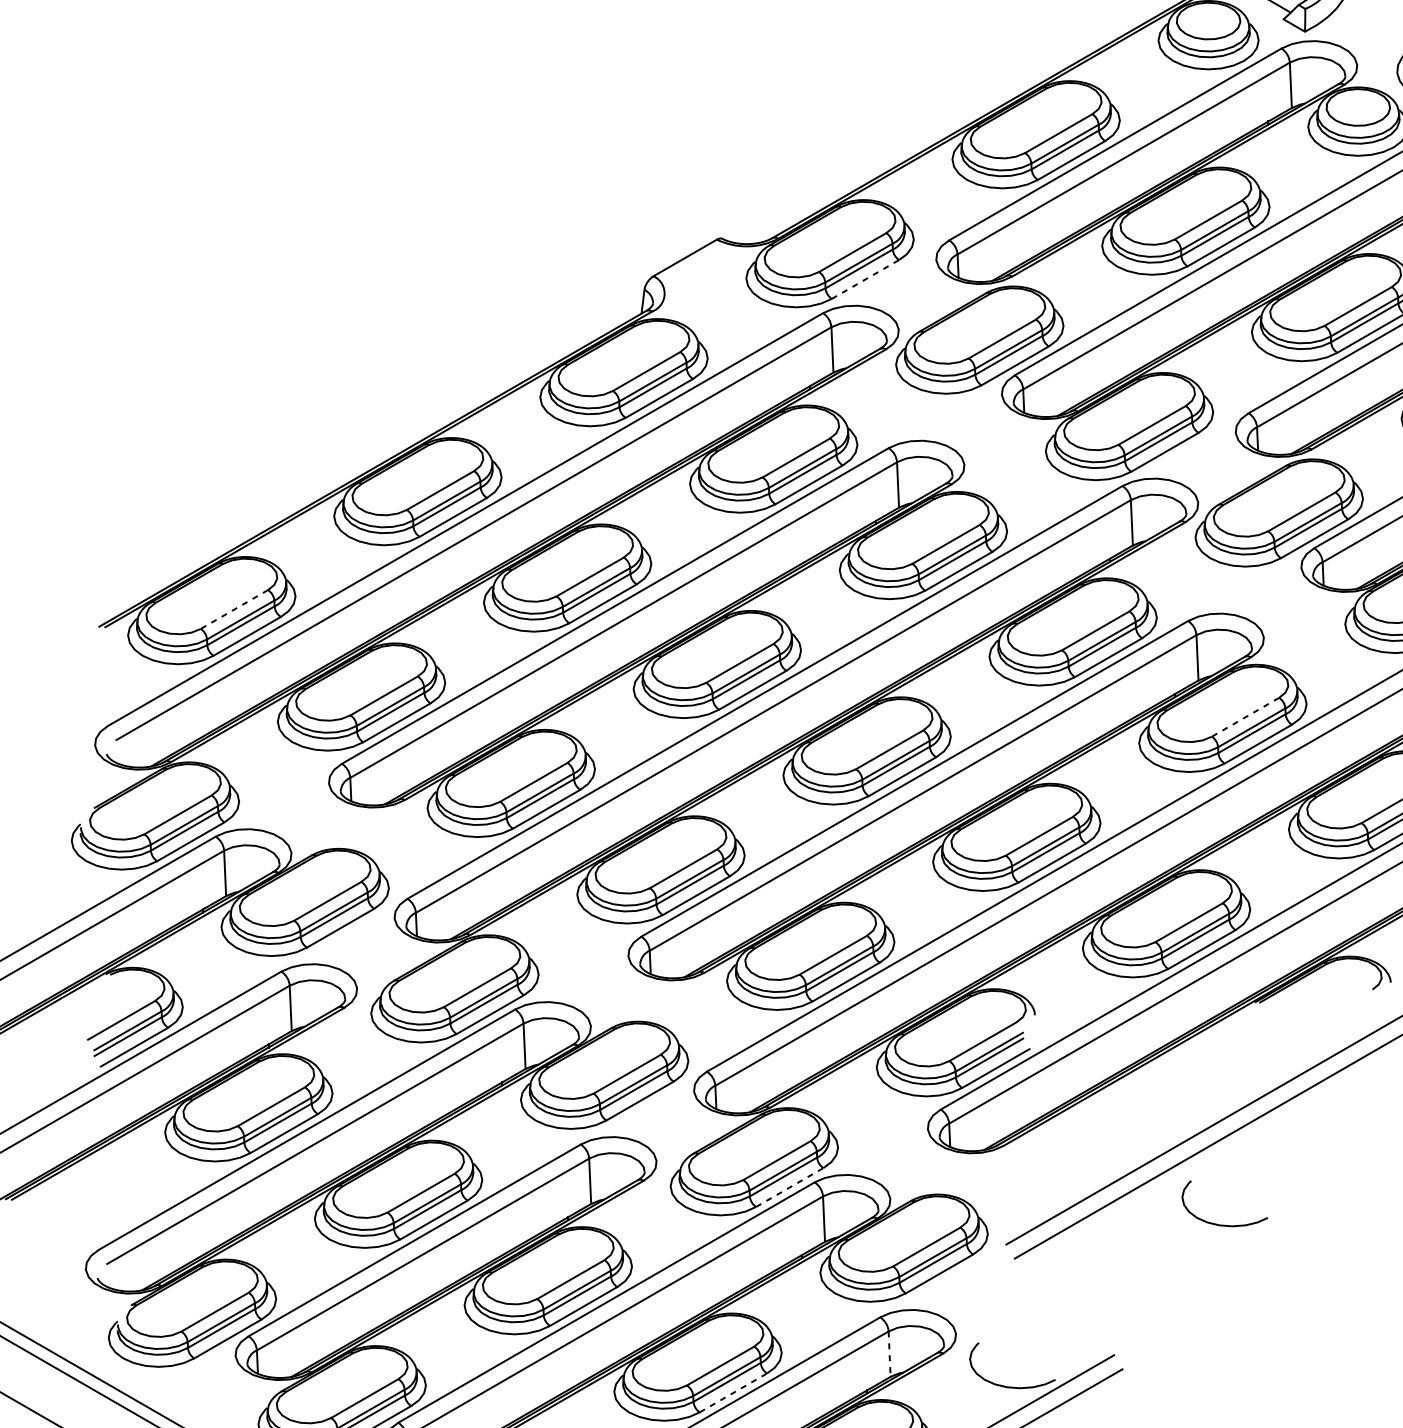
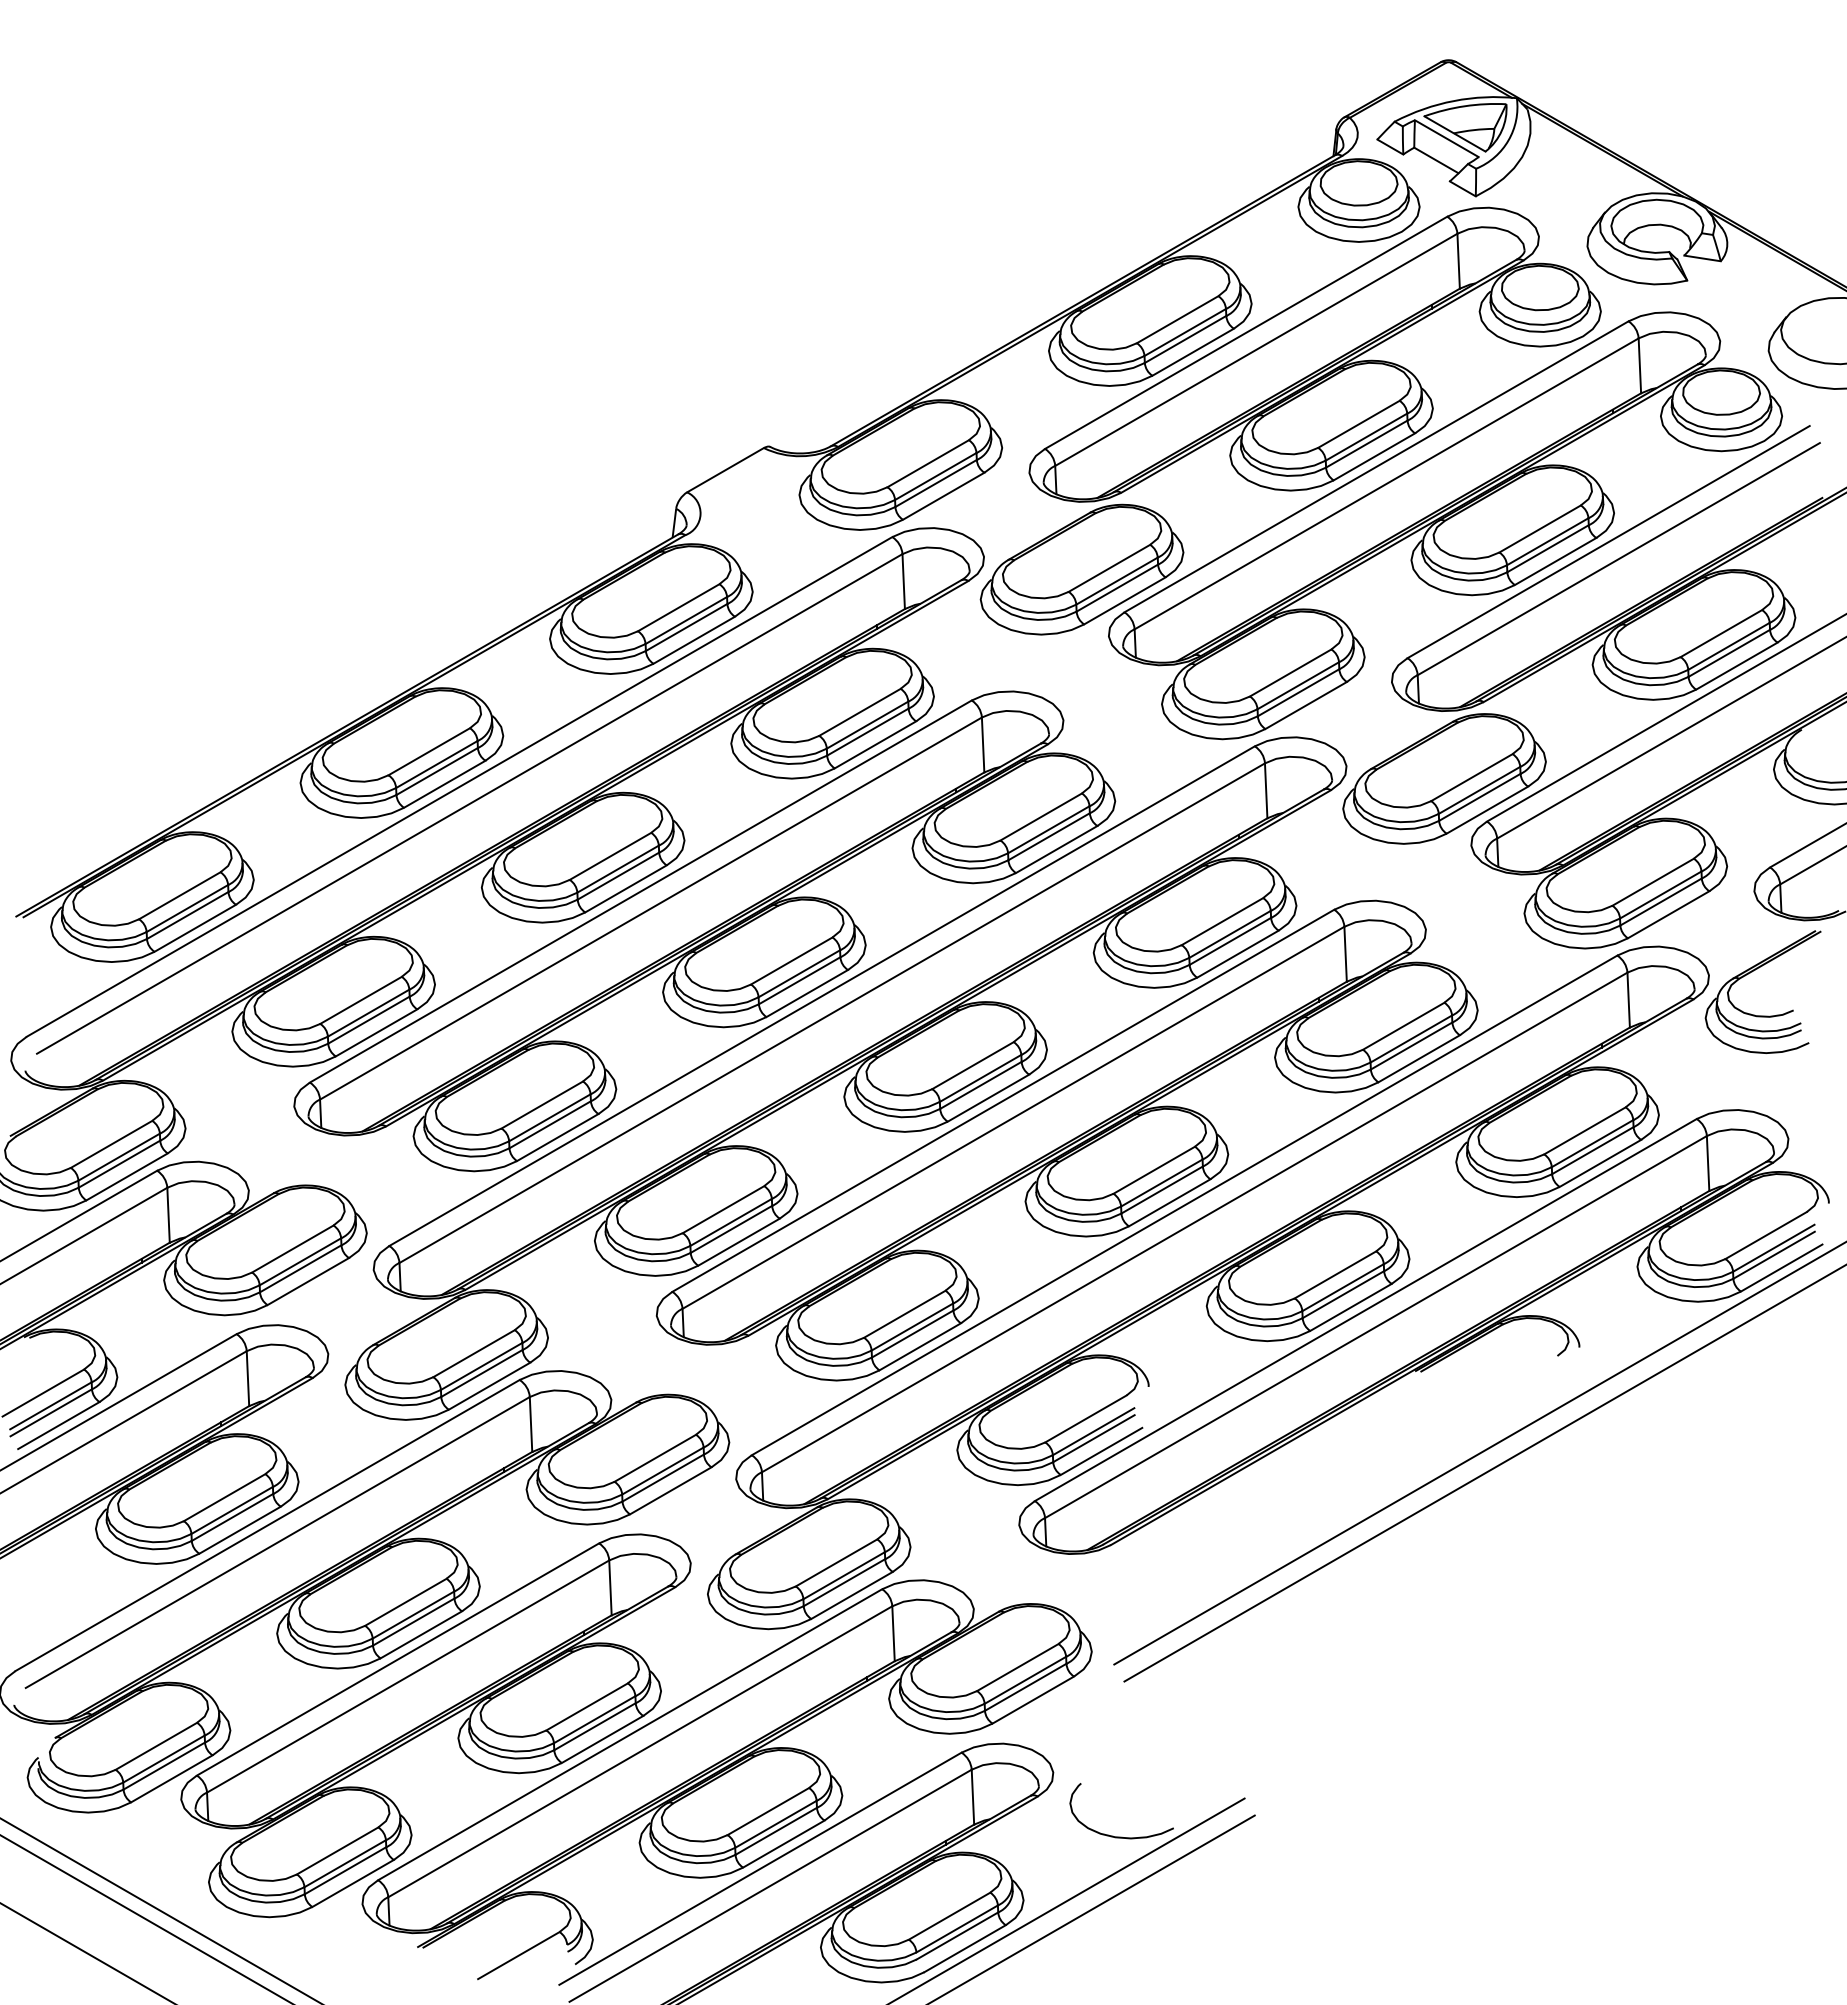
line: (866, 279) -> (944, 496), dashed -> solid
line: (234, 610) -> (179, 896), dashed -> solid
line: (1245, 717) -> (1403, 1026), dashed -> solid
line: (790, 1187) -> (852, 1595), dashed -> solid
curve: (1224, 1224) -> (1378, 1640), removed
line: (889, 1354) -> (972, 1797), dashed -> solid
line: (733, 1392) -> (784, 1843), dashed -> solid

